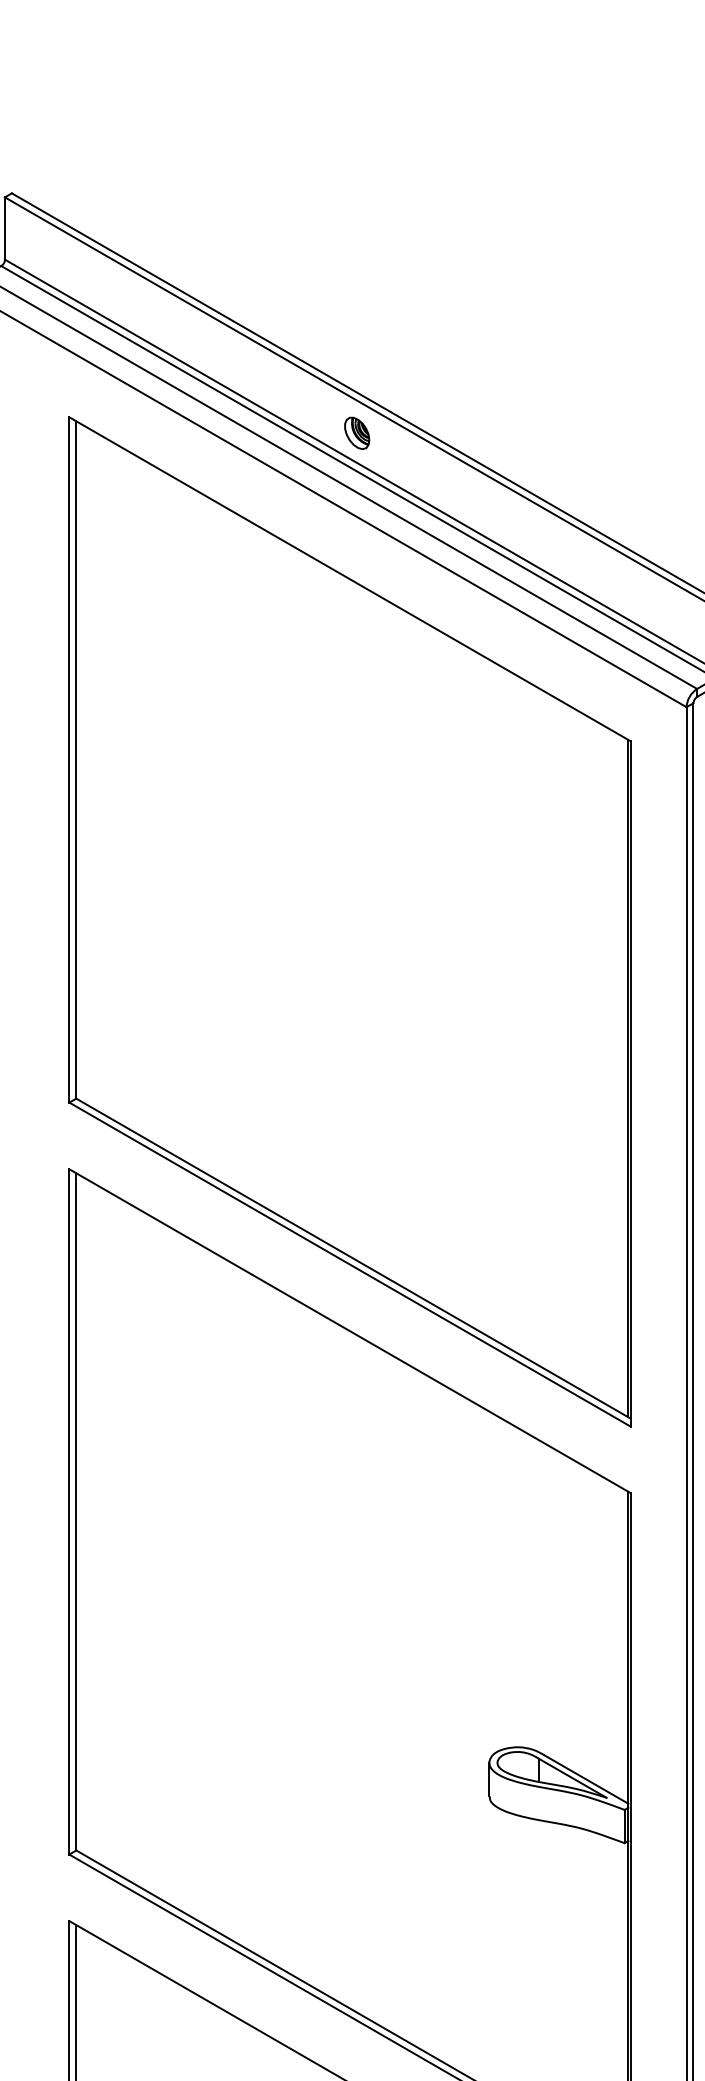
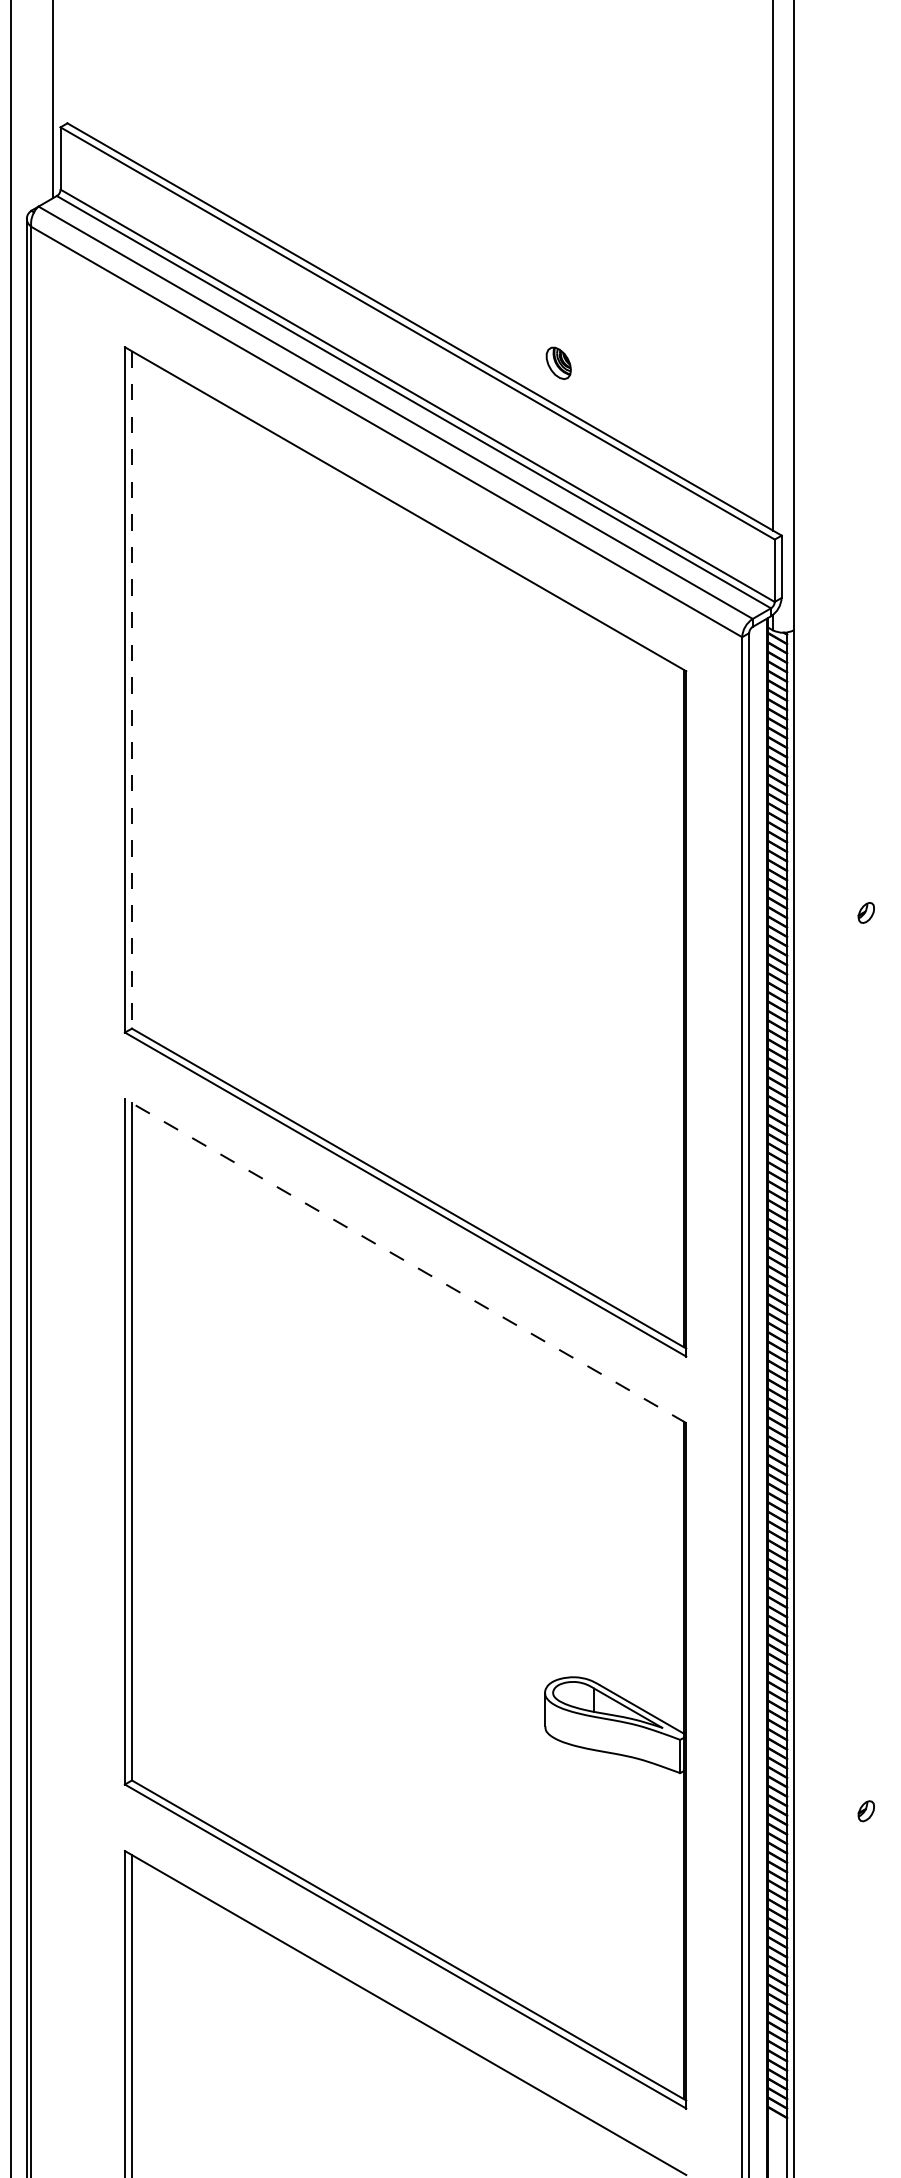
part: (356, 432) -> (558, 362), moved
line: (75, 759) -> (131, 689), solid -> dashed
line: (349, 1330) -> (405, 1260), solid -> dashed

